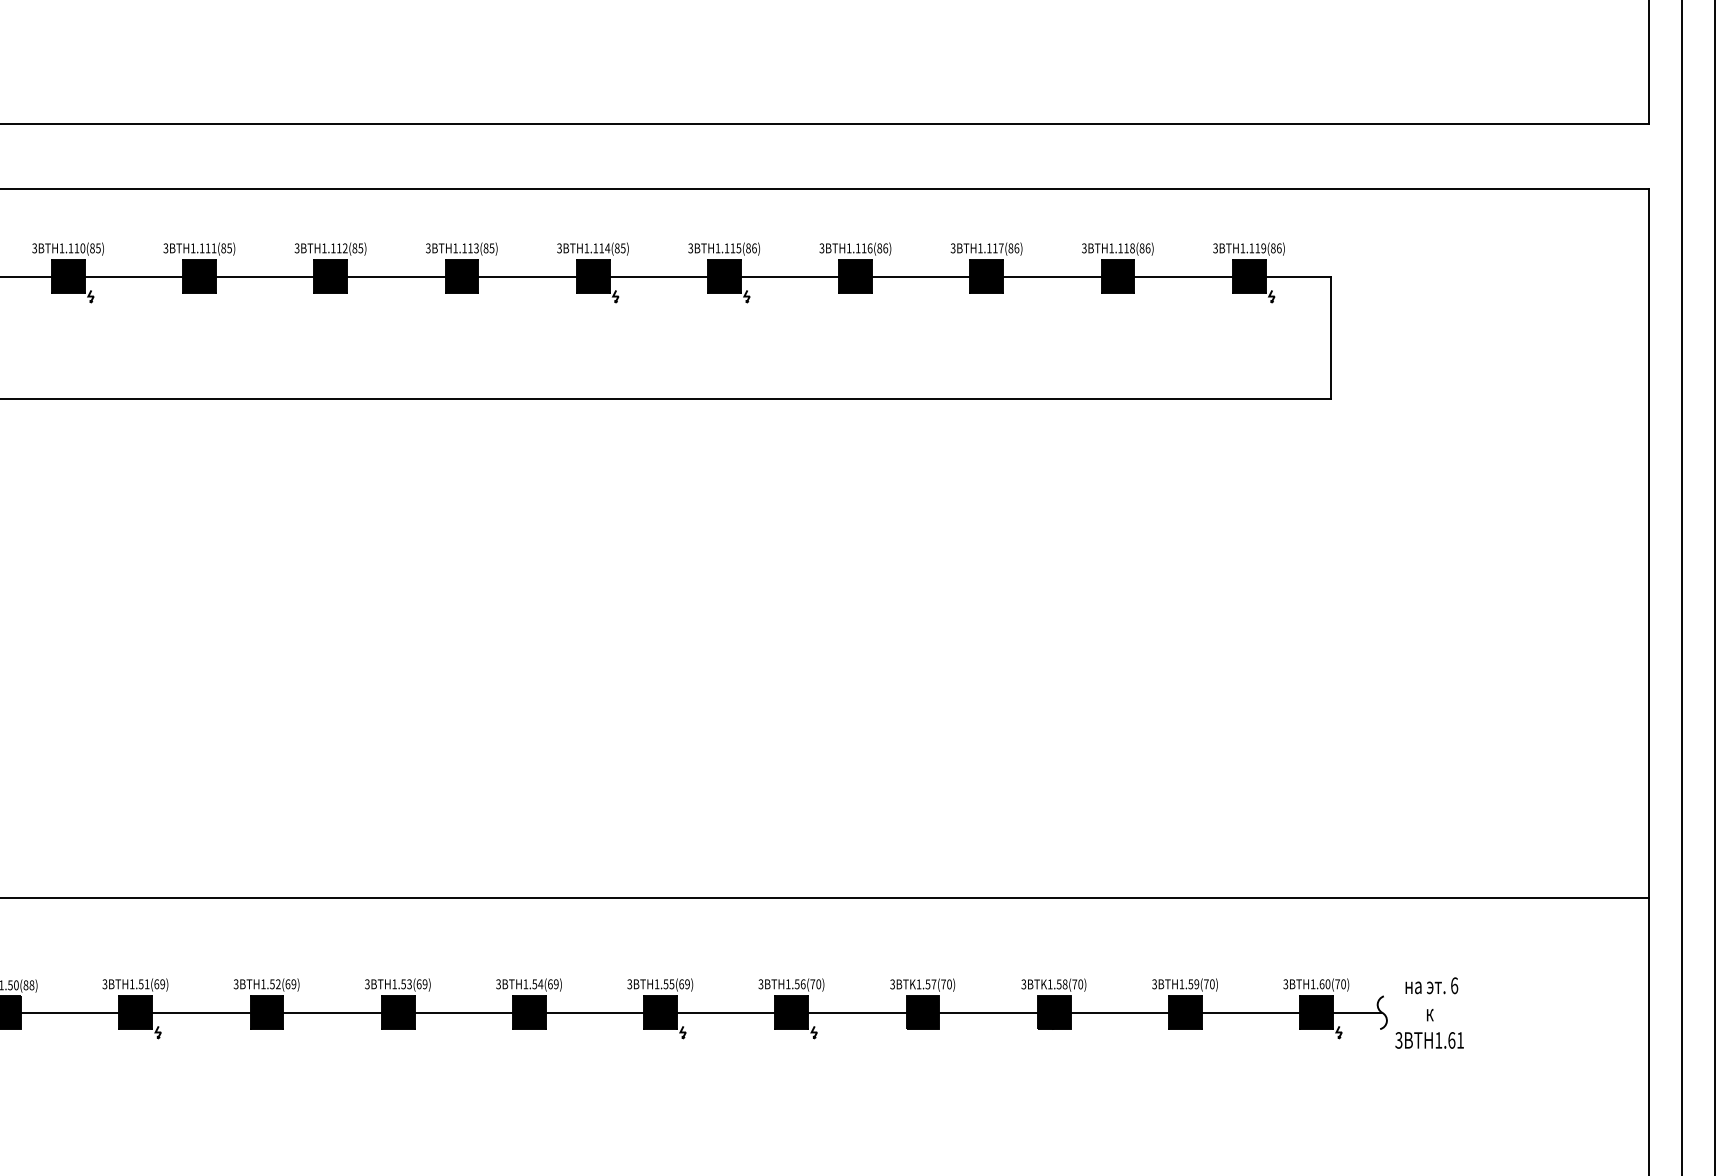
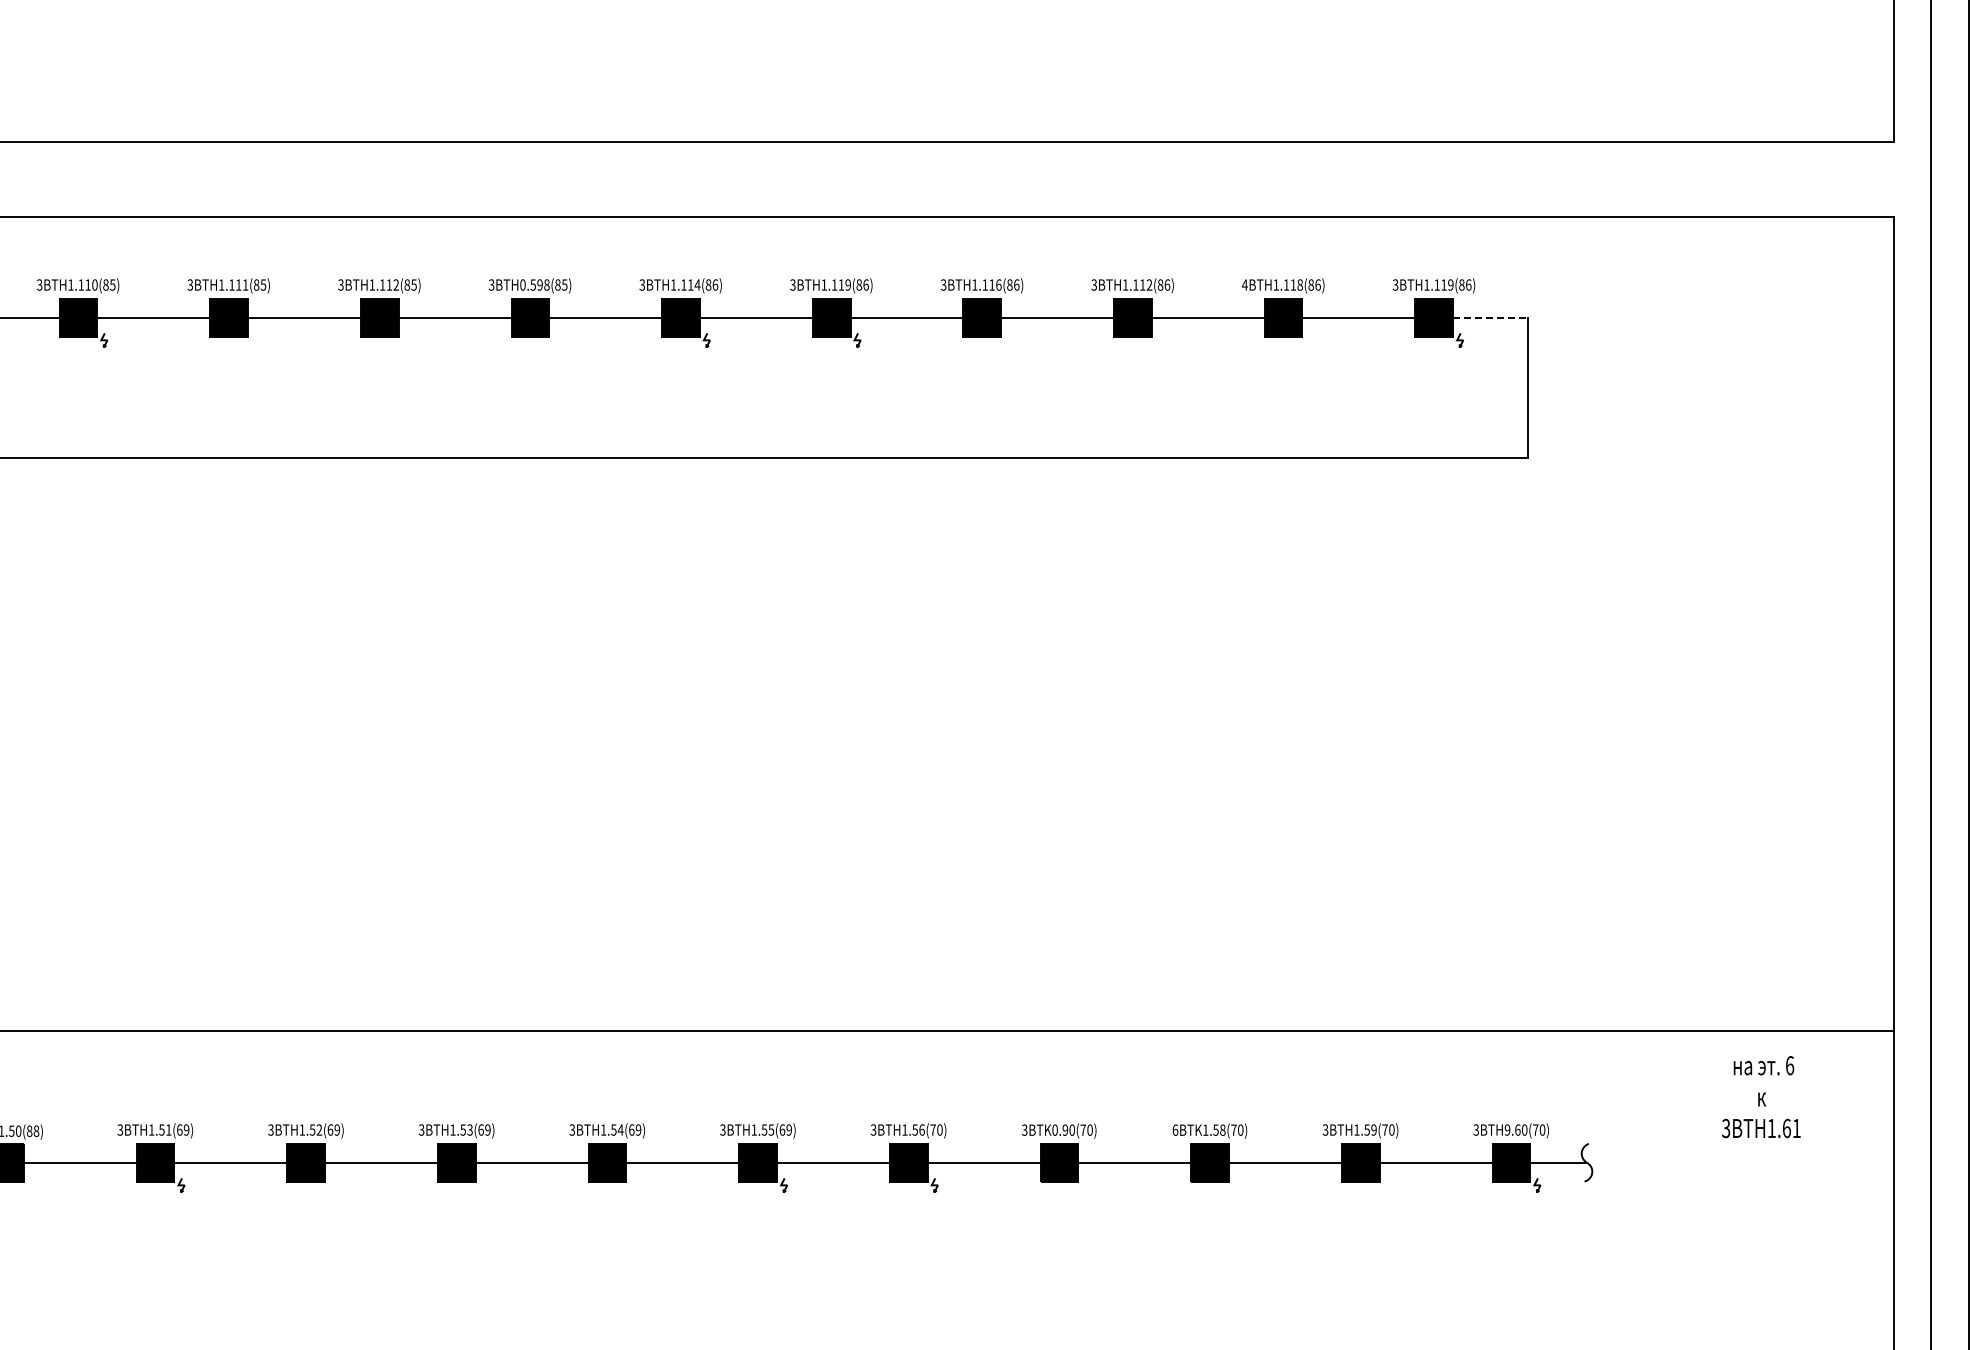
text: (465, 247) -> (534, 284), 3BTH1.113(85) -> 3BTH0.598(85)
text: (623, 247) -> (715, 284), 3BTH1.114(85) -> 3BTH1.114(86)
text: (738, 247) -> (847, 284), 3BTH1.115(86) -> 3BTH1.119(86)
text: (1001, 247) -> (1149, 284), 3BTH1.117(86) -> 3BTH1.112(86)
text: (1083, 247) -> (1244, 284), 3BTH1.118(86) -> 4BTH1.118(86)
line: (1298, 276) -> (1490, 317), solid -> dashed
text: (926, 983) -> (1063, 1129), 3BTK1.57(70) -> 3BTK0.90(70)
text: (1023, 983) -> (1175, 1129), 3BTK1.58(70) -> 6BTK1.58(70)
text: (1313, 983) -> (1507, 1129), 3BTH1.60(70) -> 3BTH9.60(70)
text: (1429, 1013) -> (1761, 1097), moved

